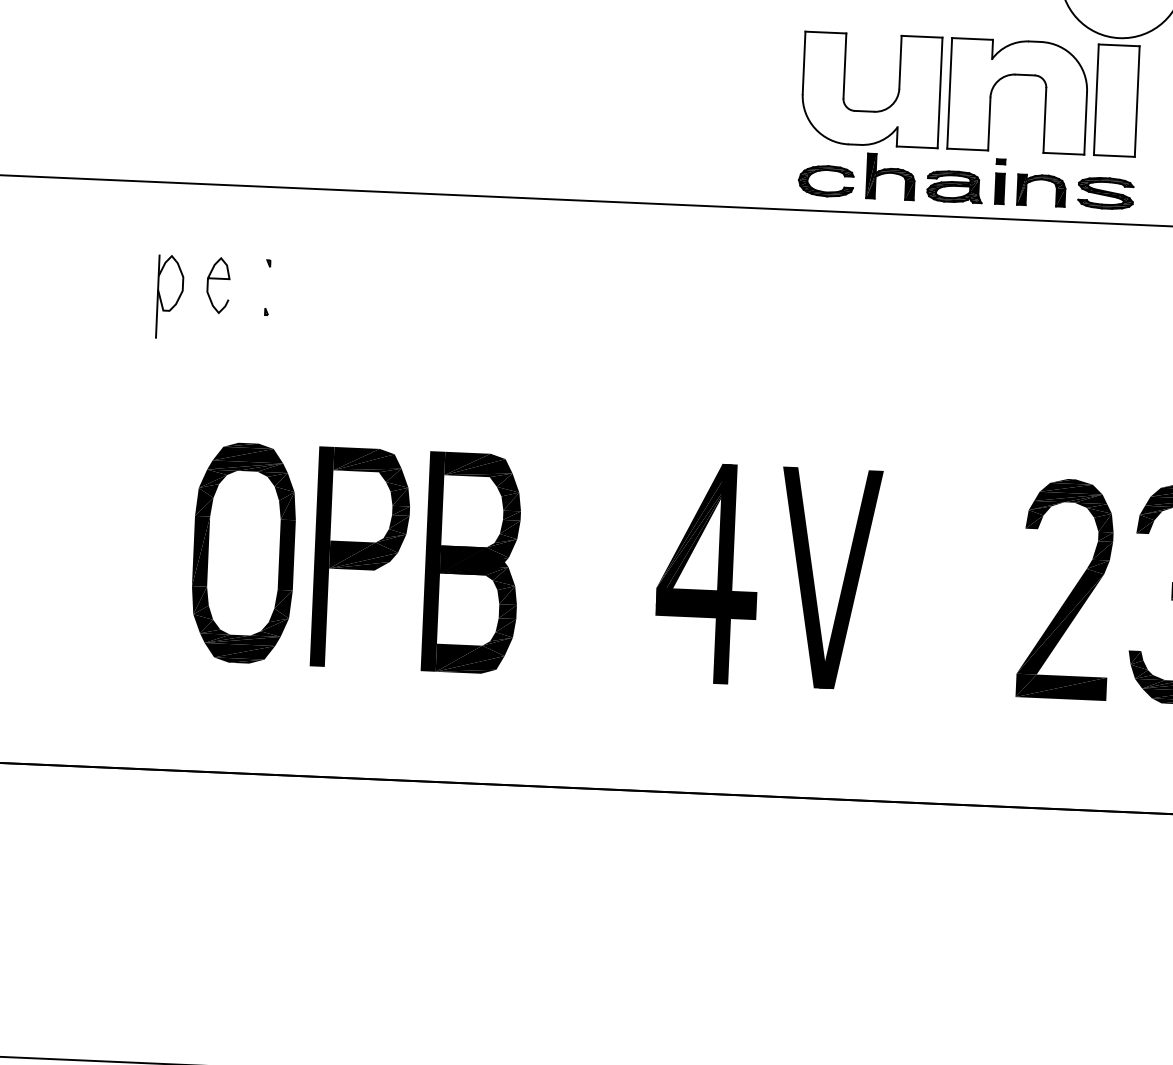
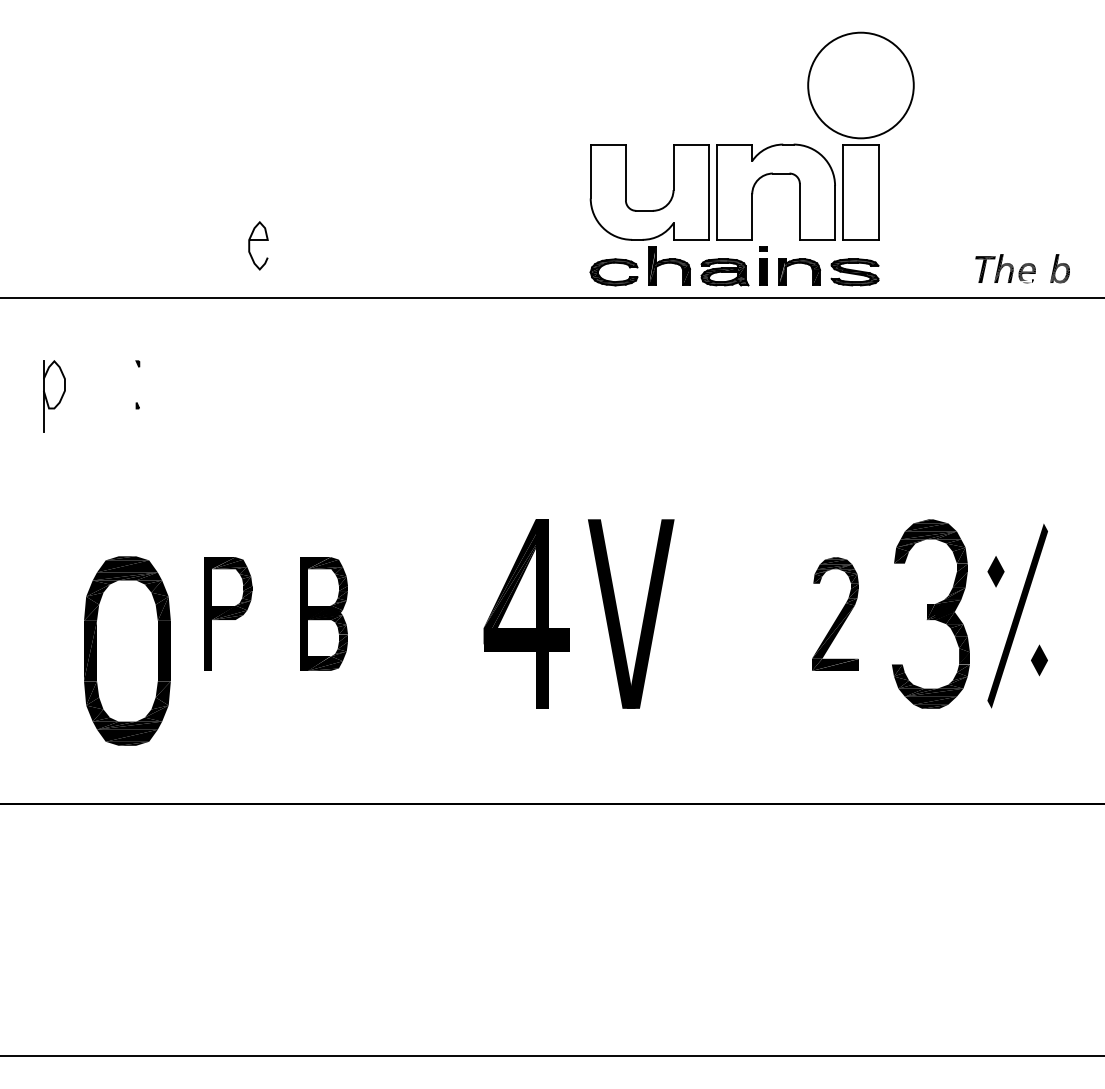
curve: (218, 279) -> (258, 240), moved
part: (244, 552) -> (127, 650), moved
part: (361, 557) -> (228, 613), size x0.6
part: (471, 562) -> (323, 613), size x0.6
part: (1065, 588) -> (835, 613), size x0.6

